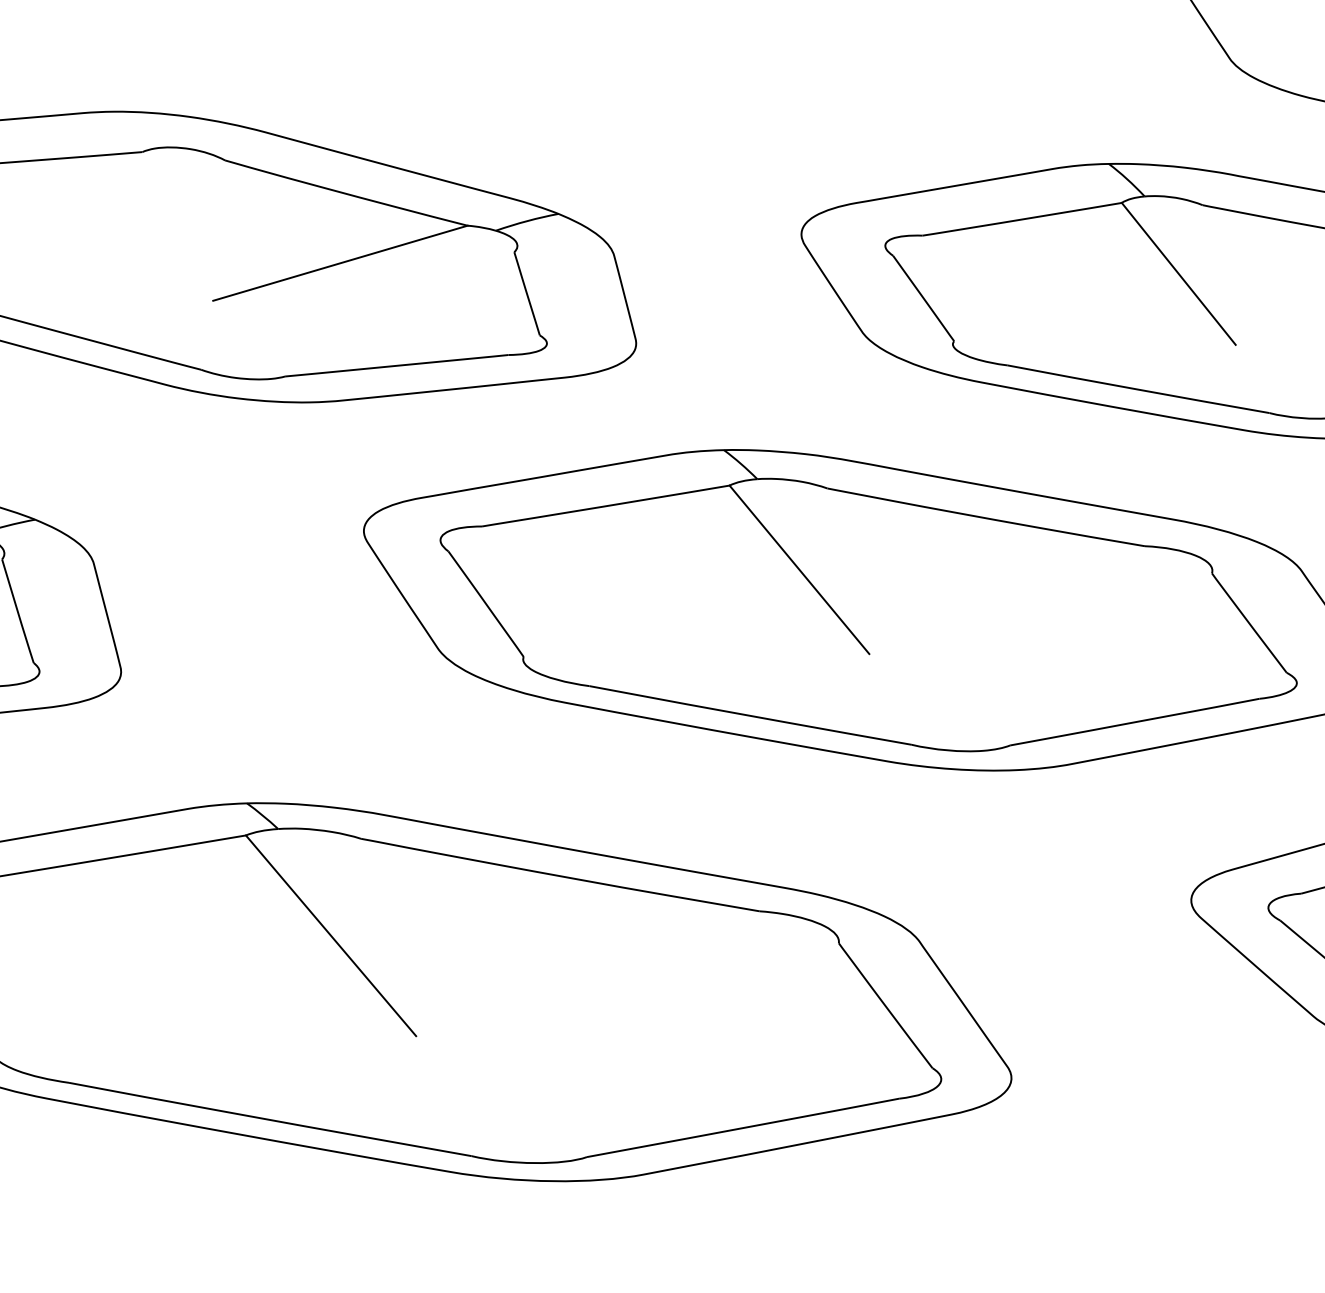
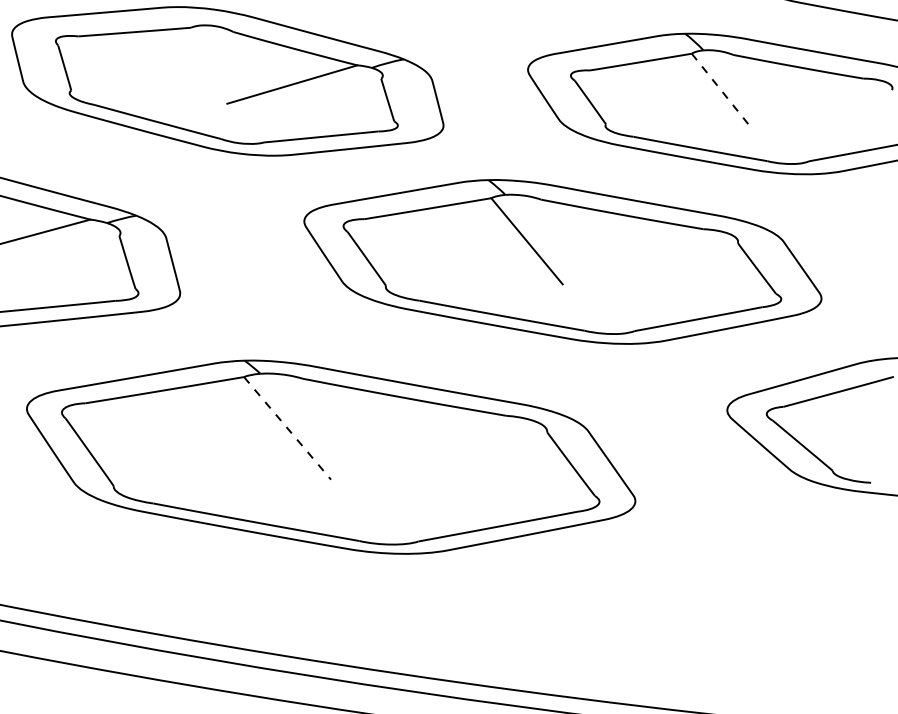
line: (1177, 274) -> (720, 90), solid -> dashed
line: (330, 936) -> (287, 428), solid -> dashed

